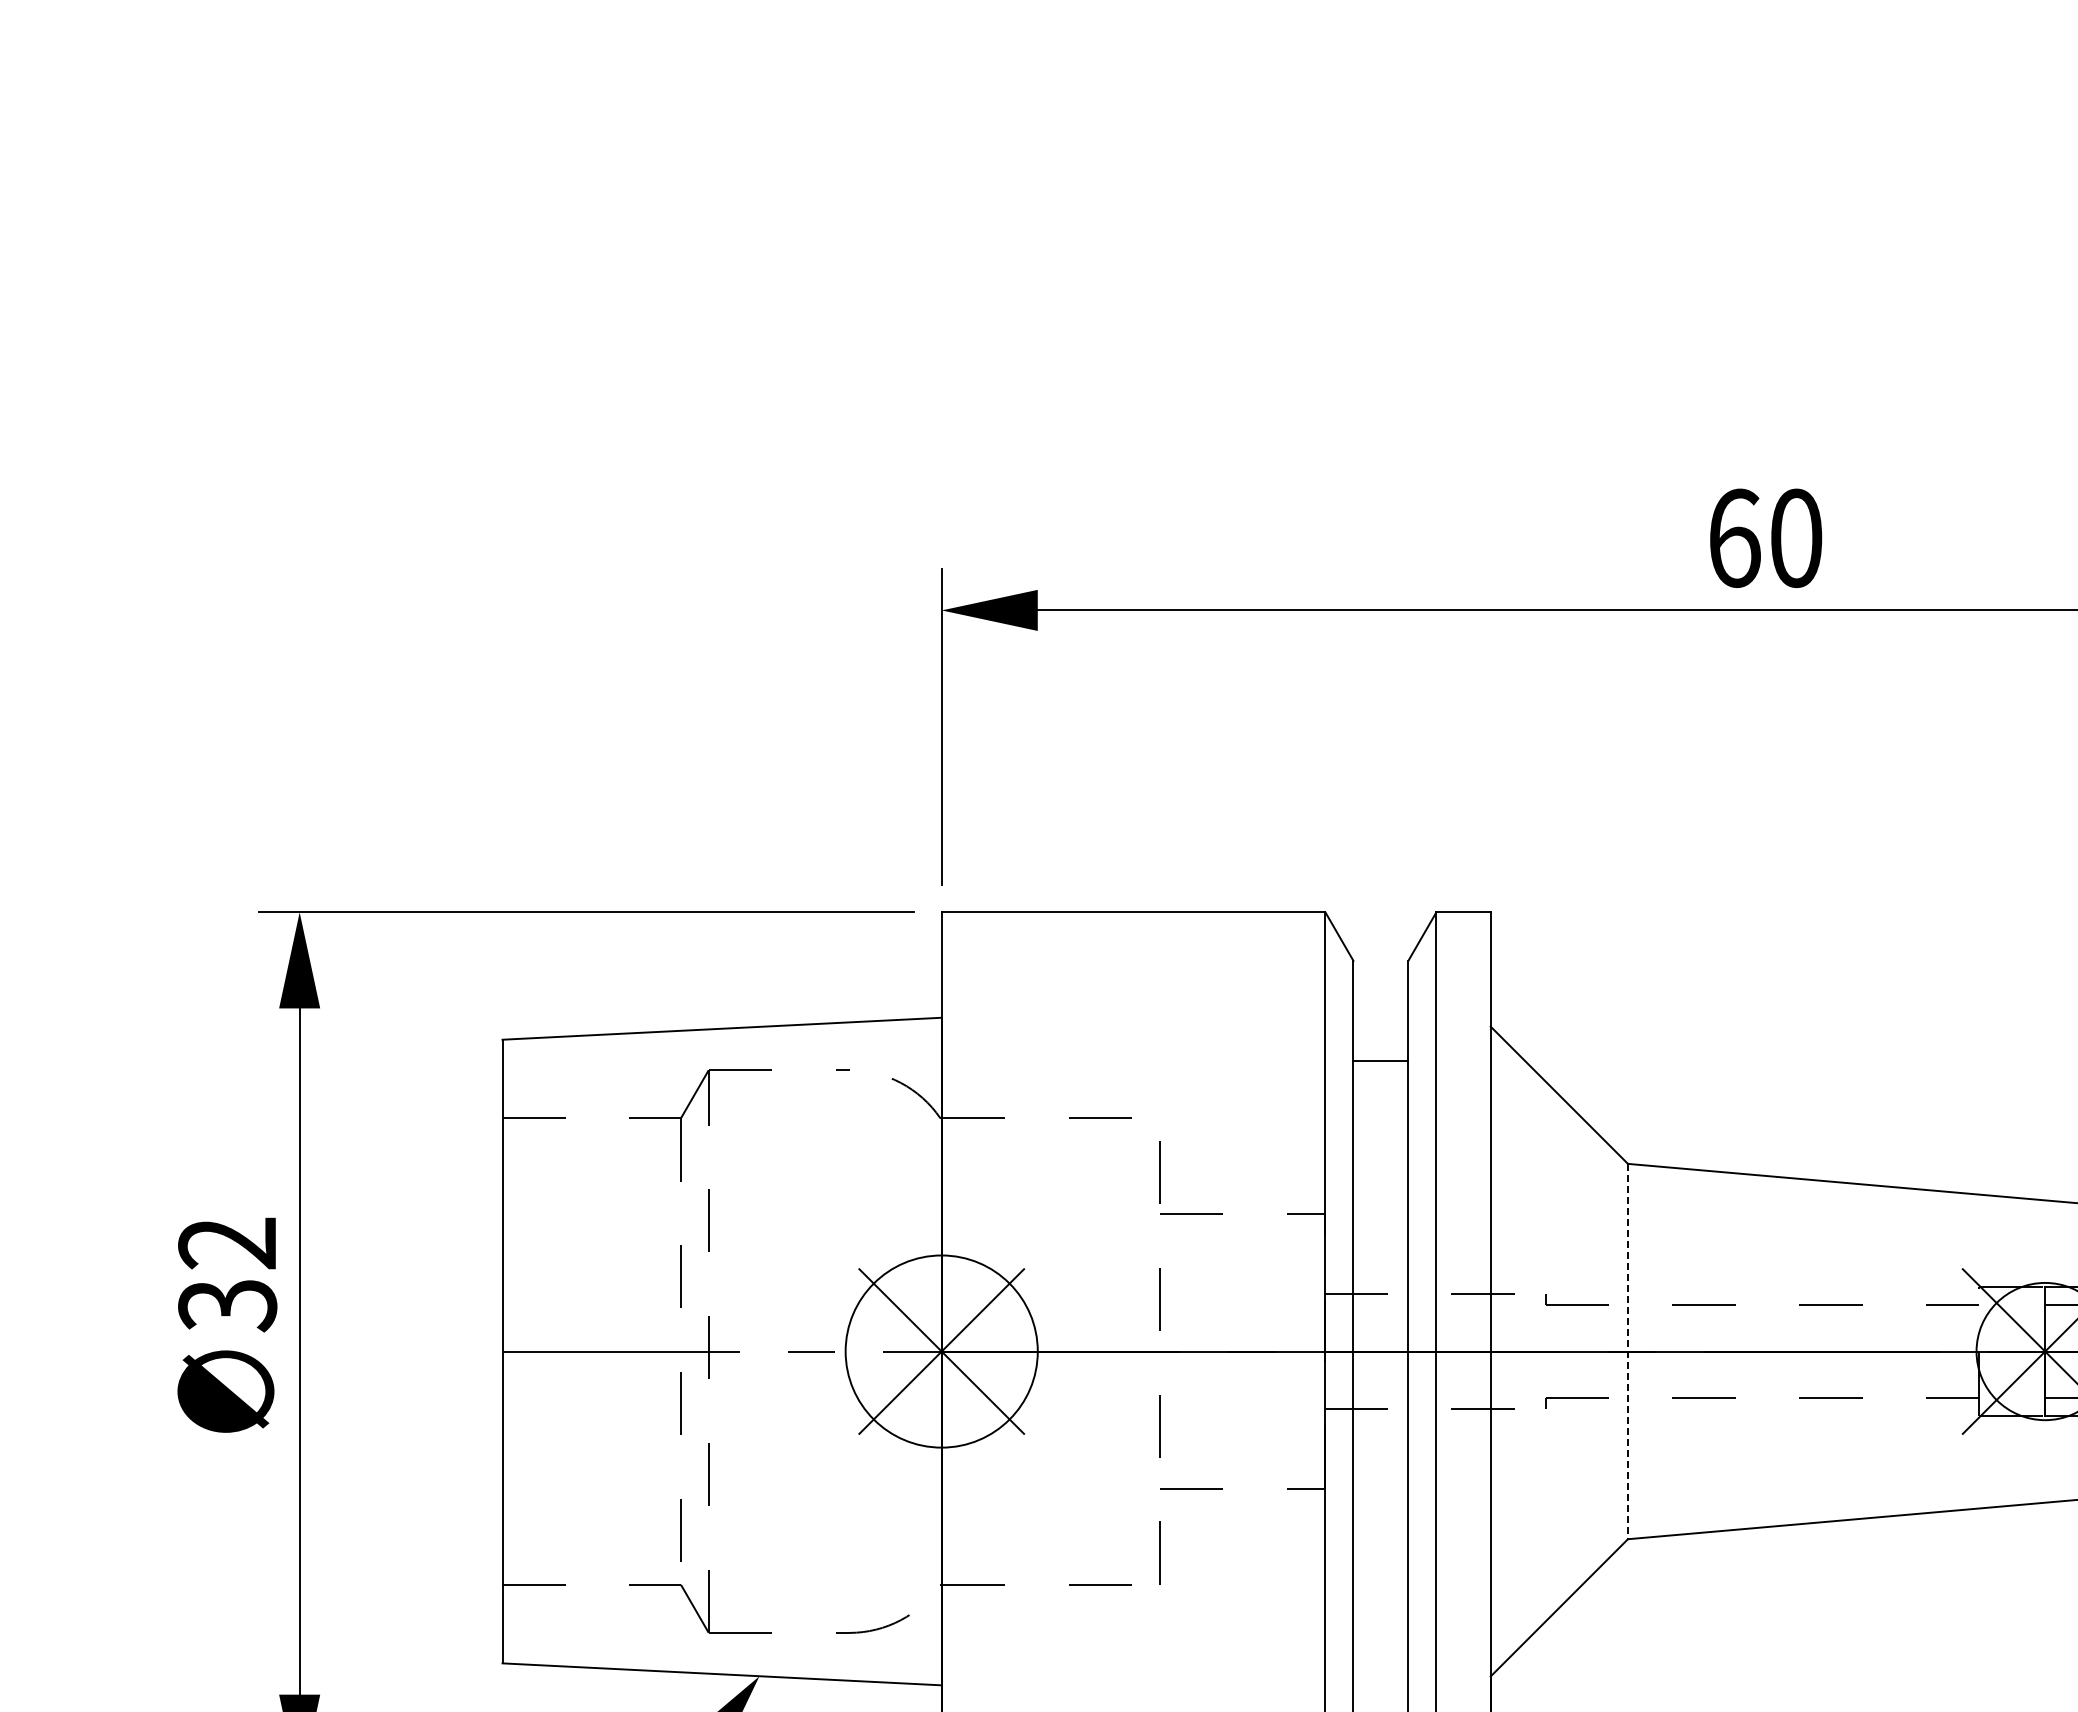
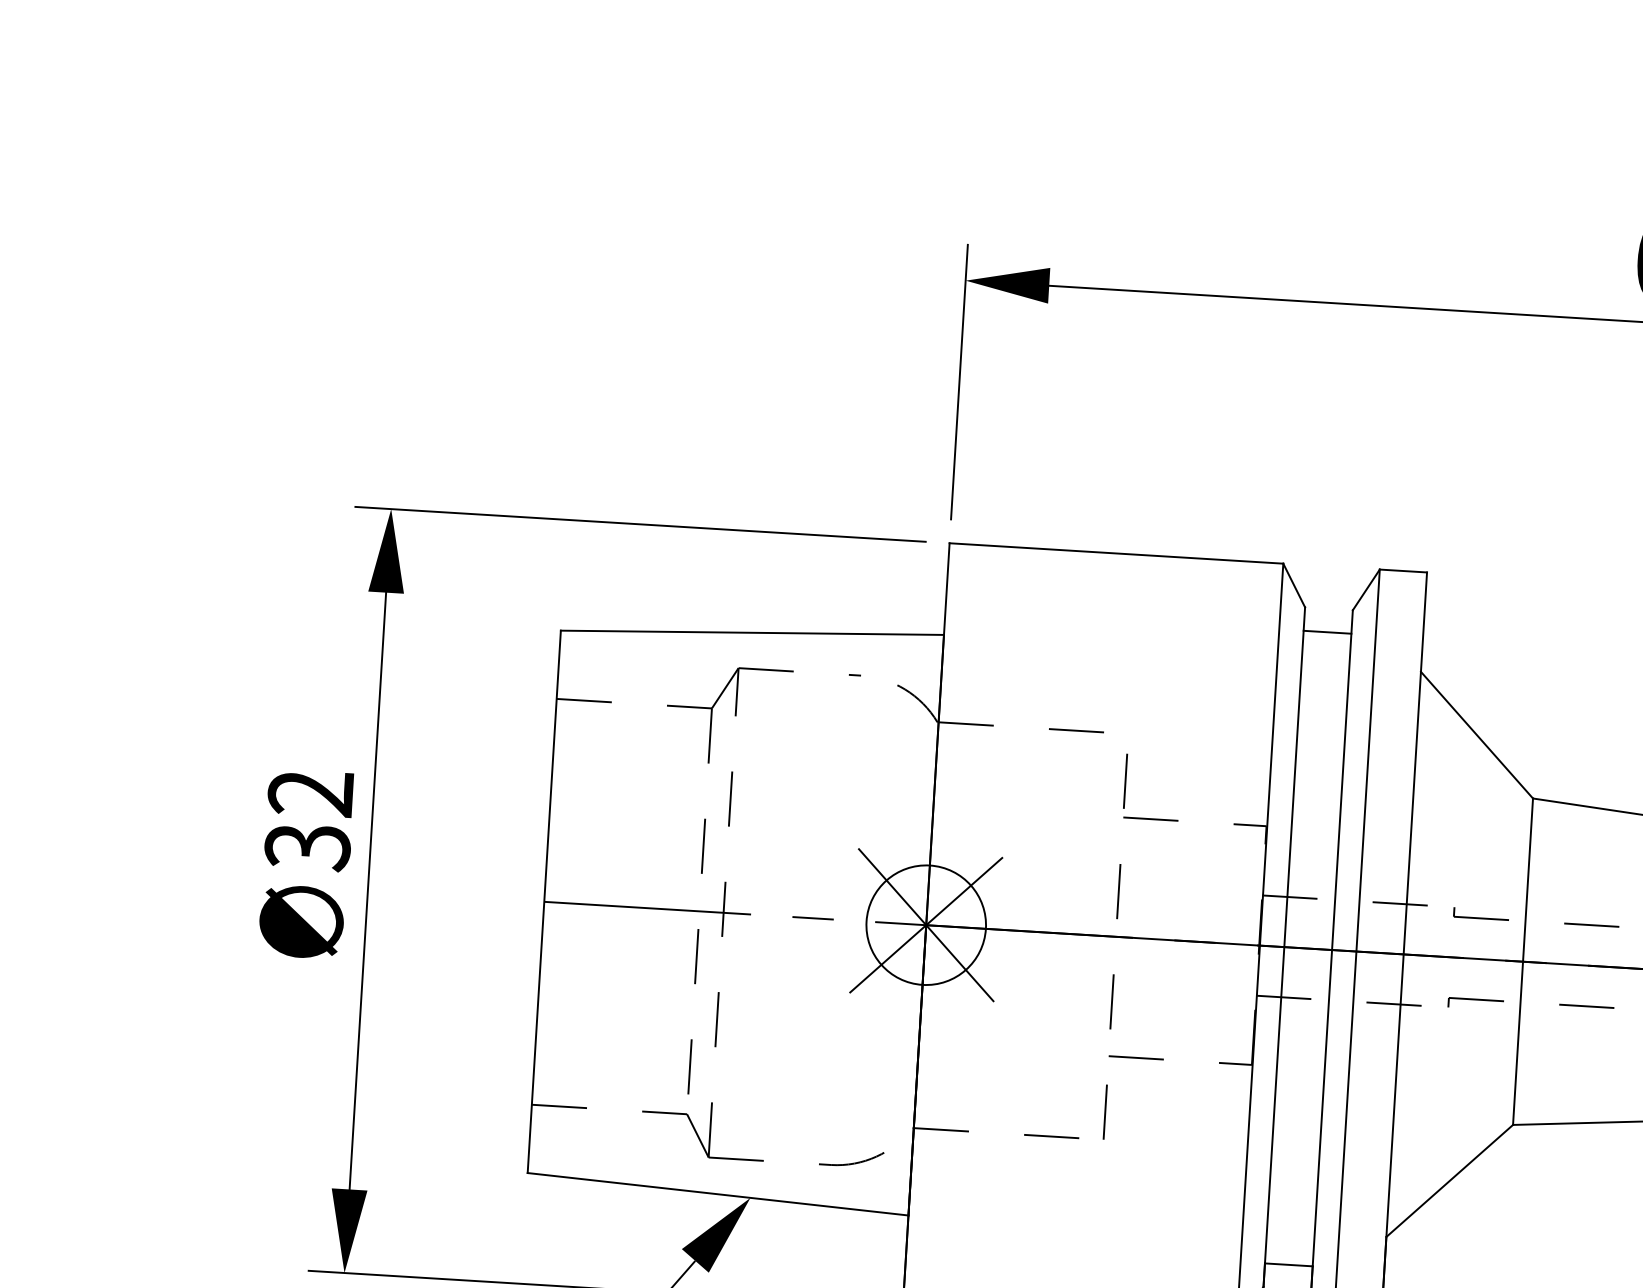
line: (1380, 1060) -> (1327, 631), moved
circle: (941, 1351) -> (926, 925), size x0.71
line: (1627, 1351) -> (1522, 961), dashed -> solid

